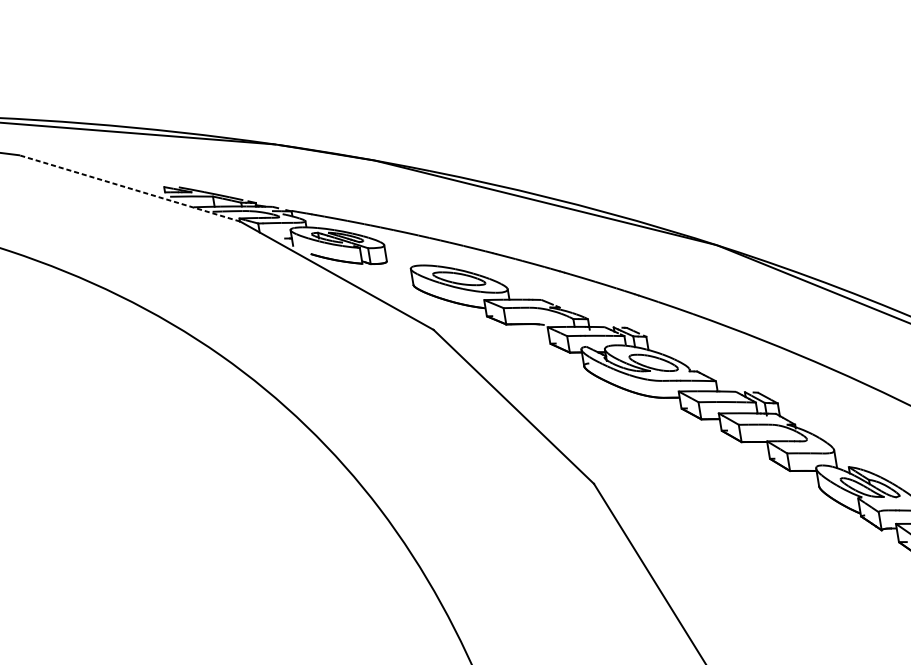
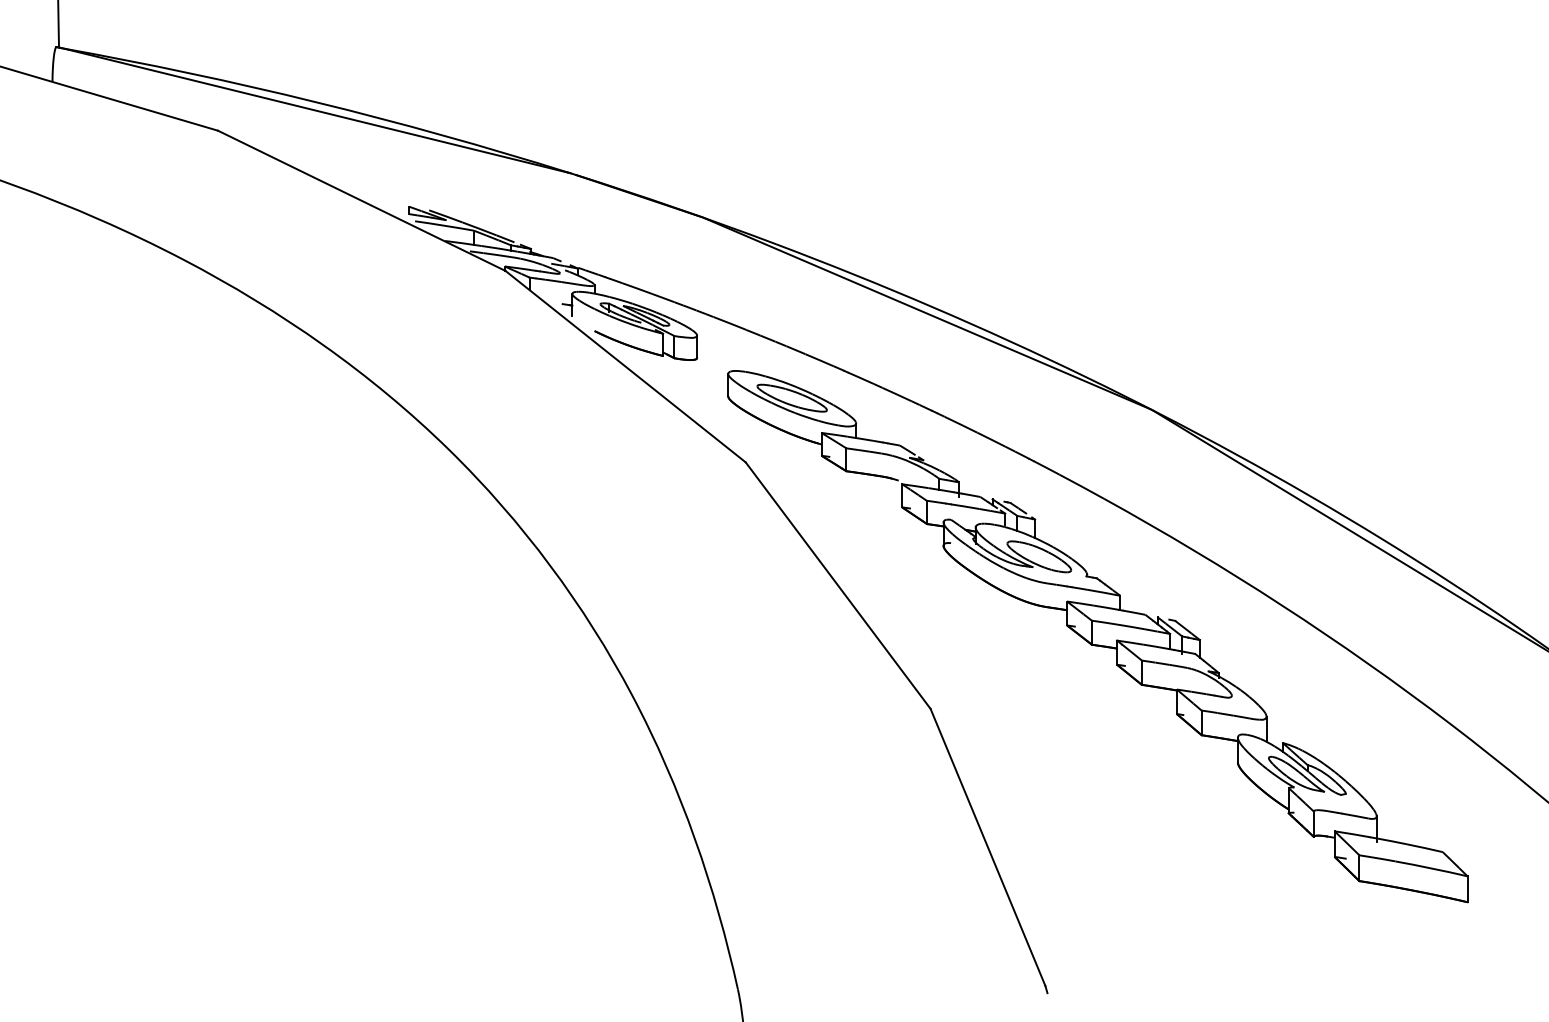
line: (129, 188) -> (361, 200), dashed -> solid

